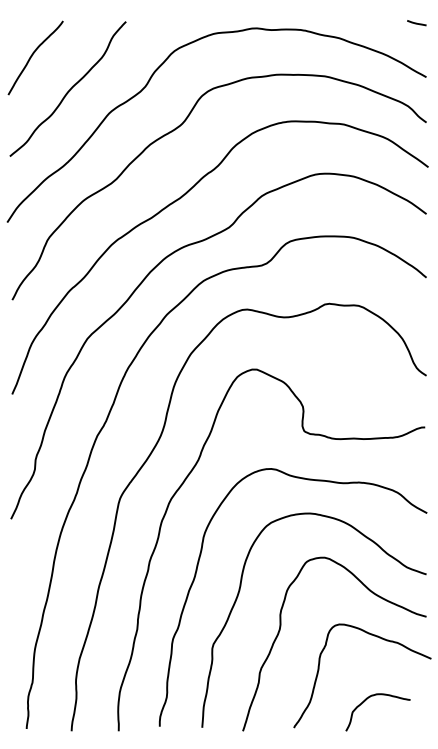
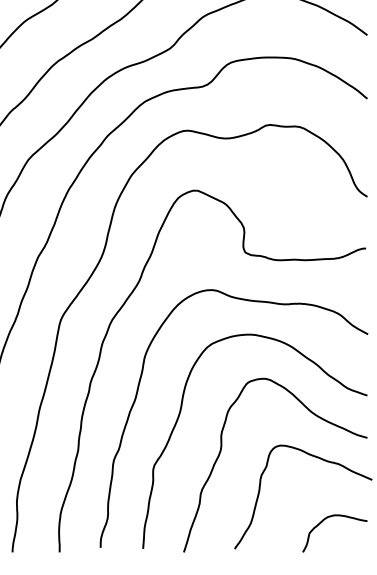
curve: (366, 700) -> (323, 521), moved

